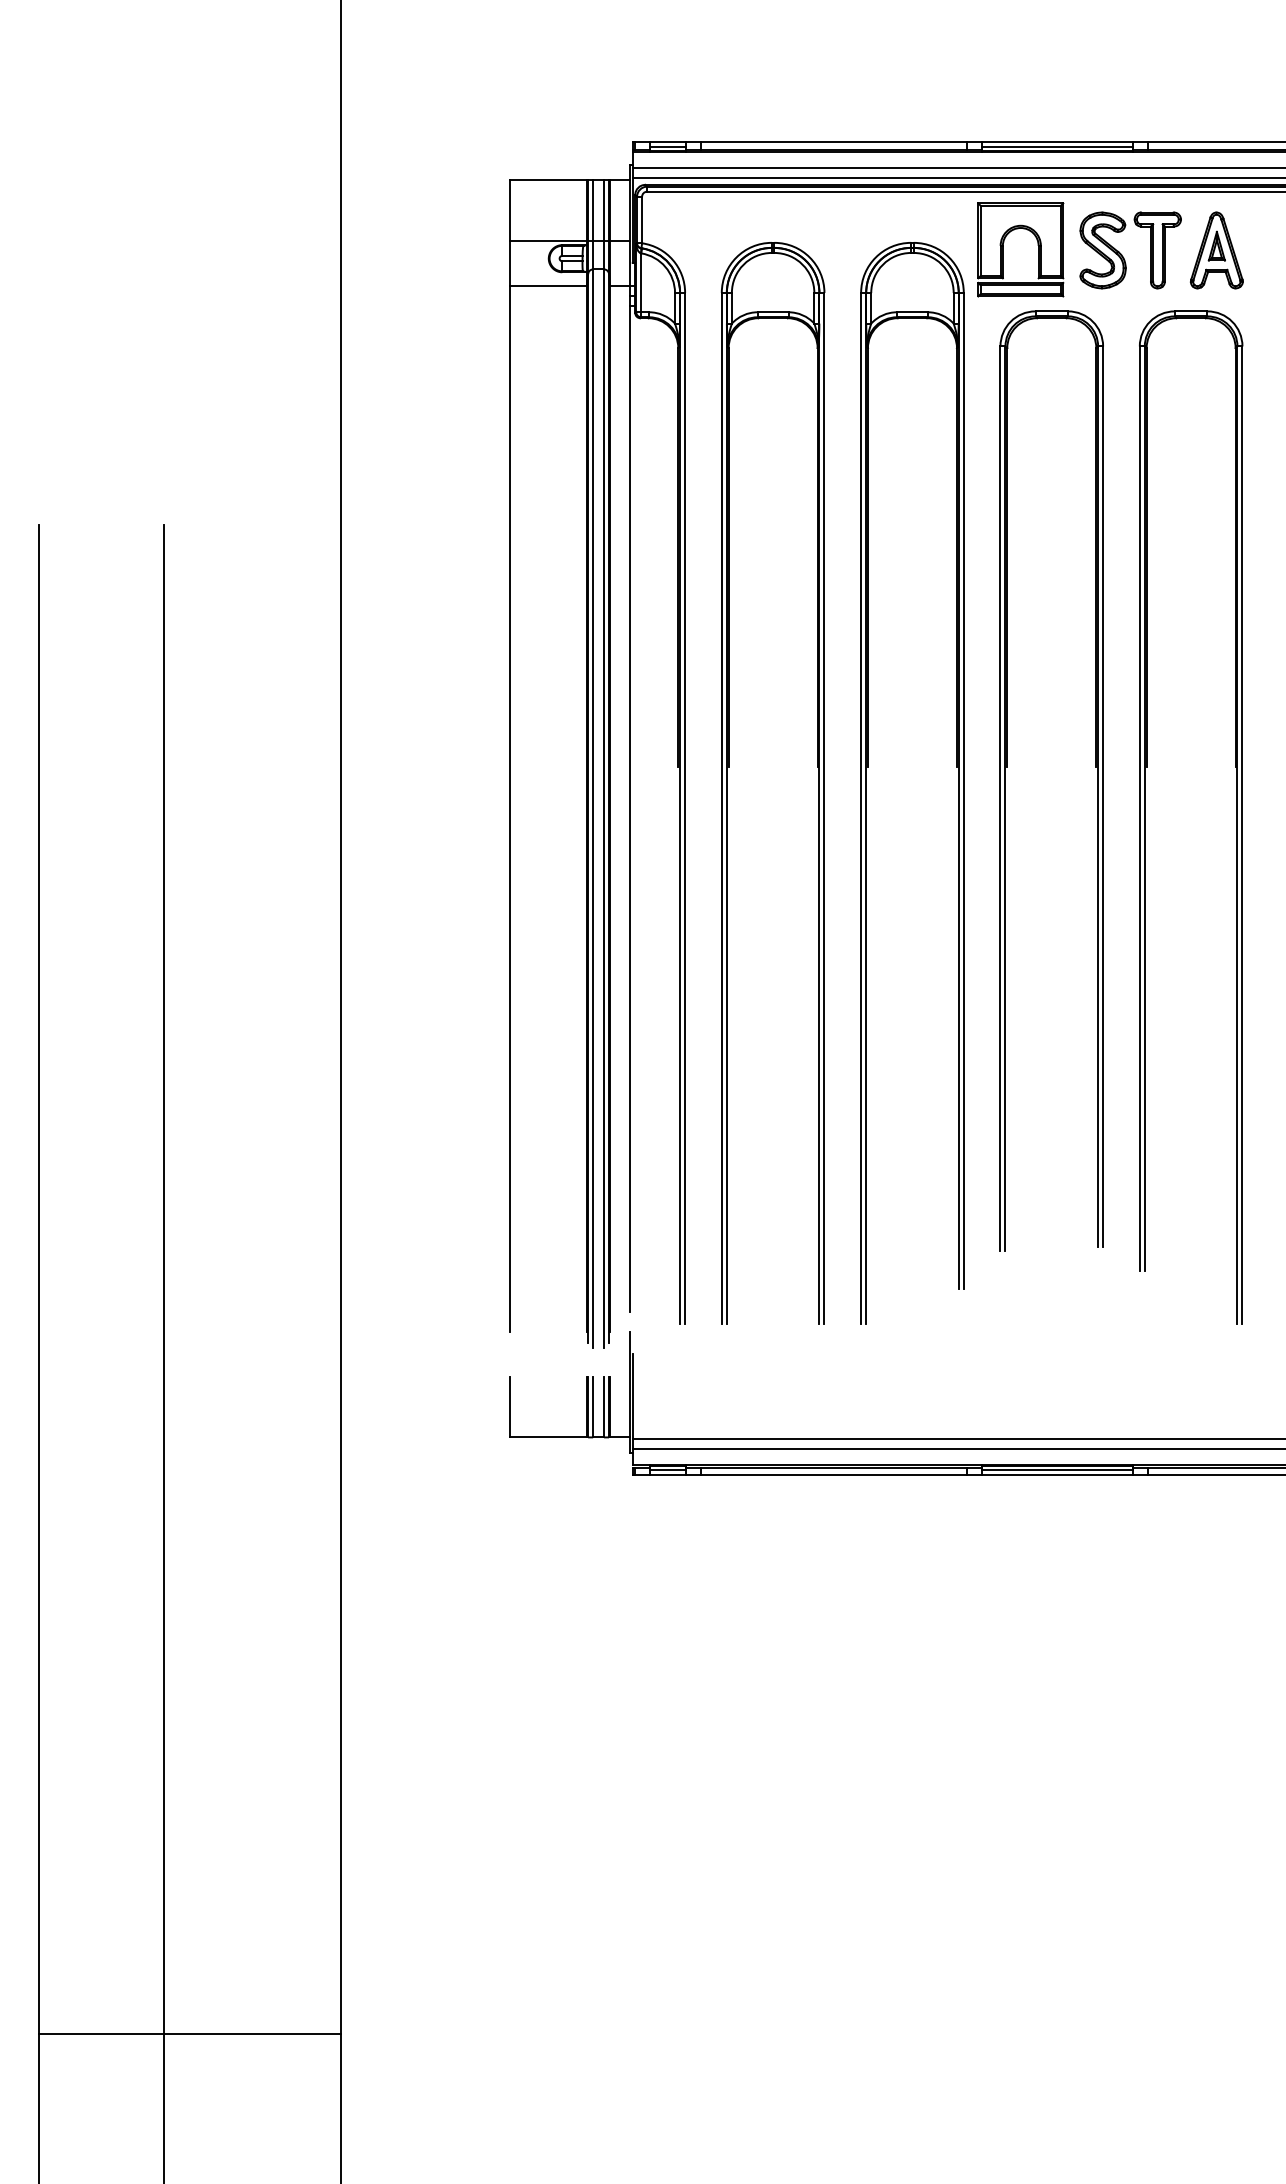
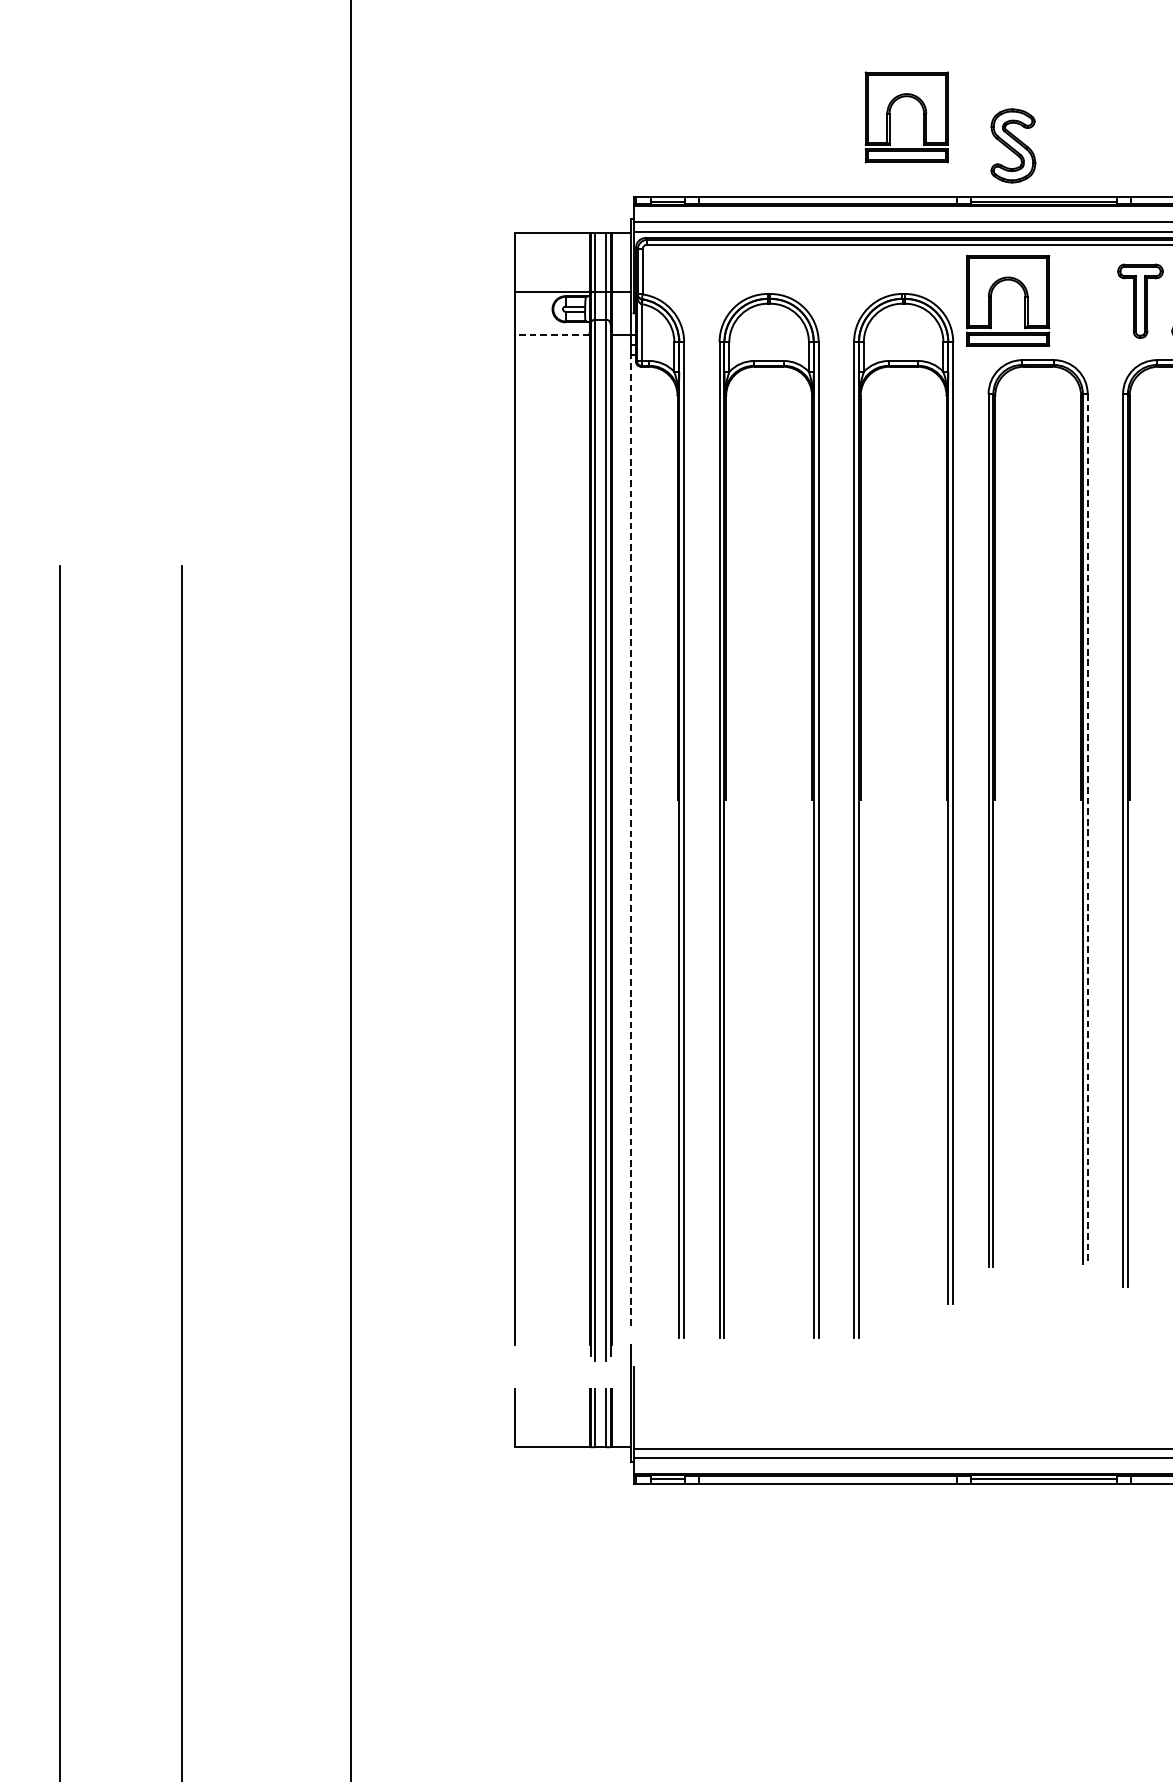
part: (898, 59) -> (890, 116), added
part: (1102, 250) -> (1012, 145), moved
line: (548, 285) -> (552, 335), solid -> dashed
line: (1103, 797) -> (1088, 829), solid -> dashed
line: (630, 808) -> (631, 840), solid -> dashed

